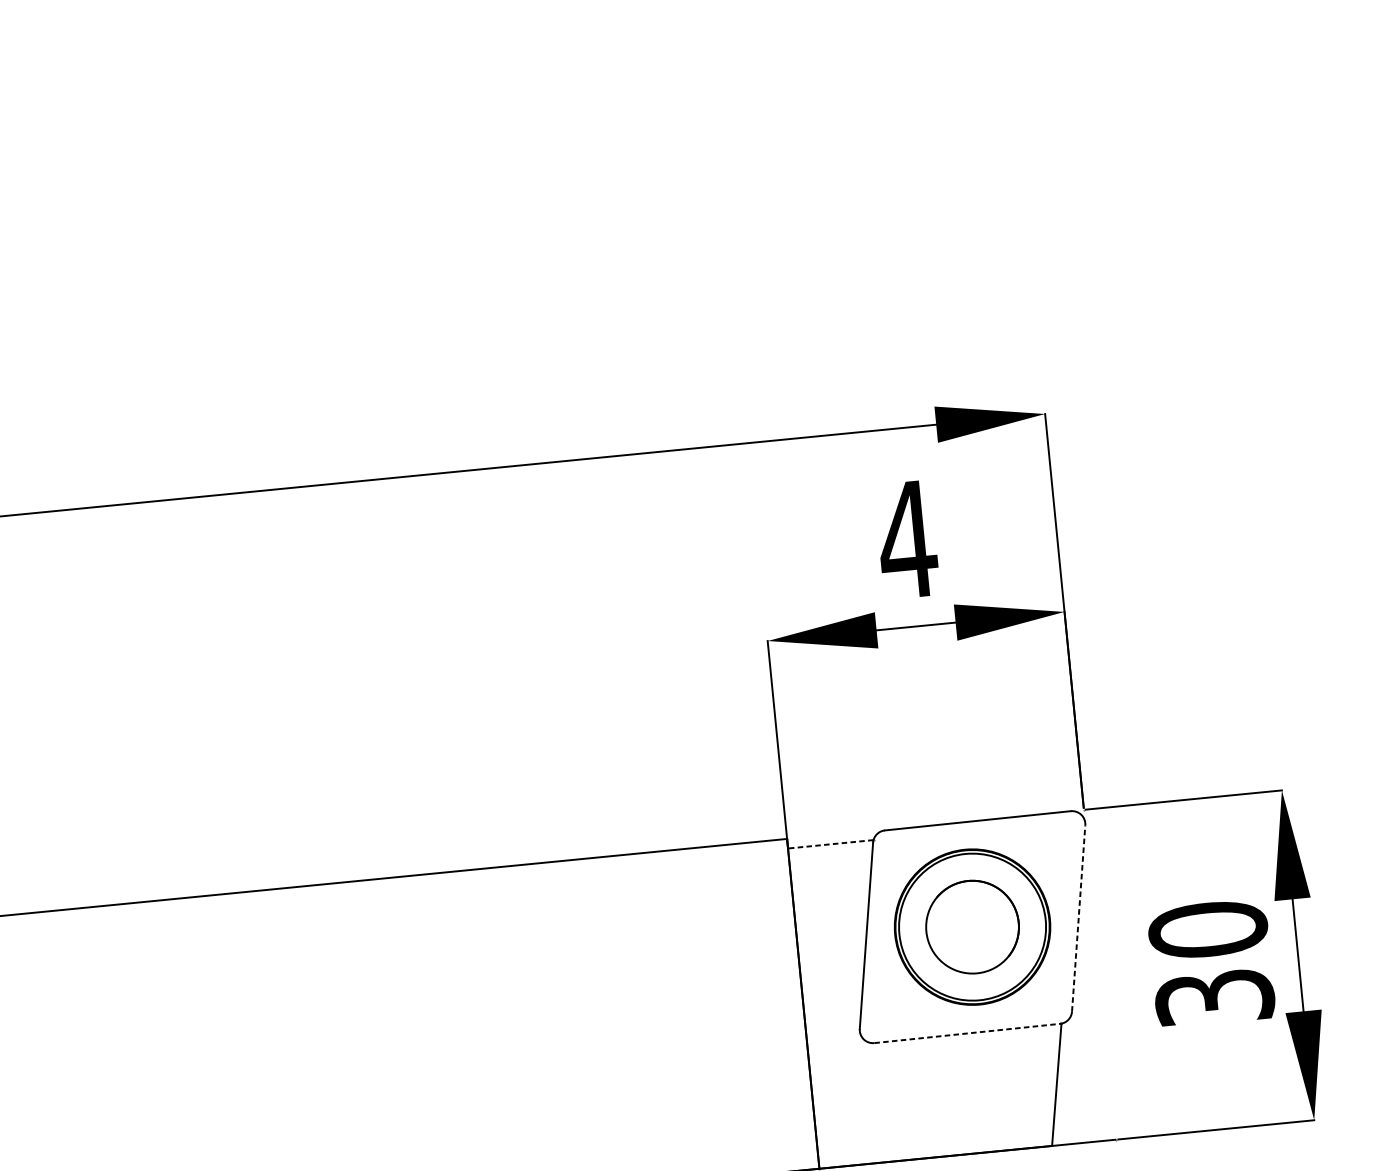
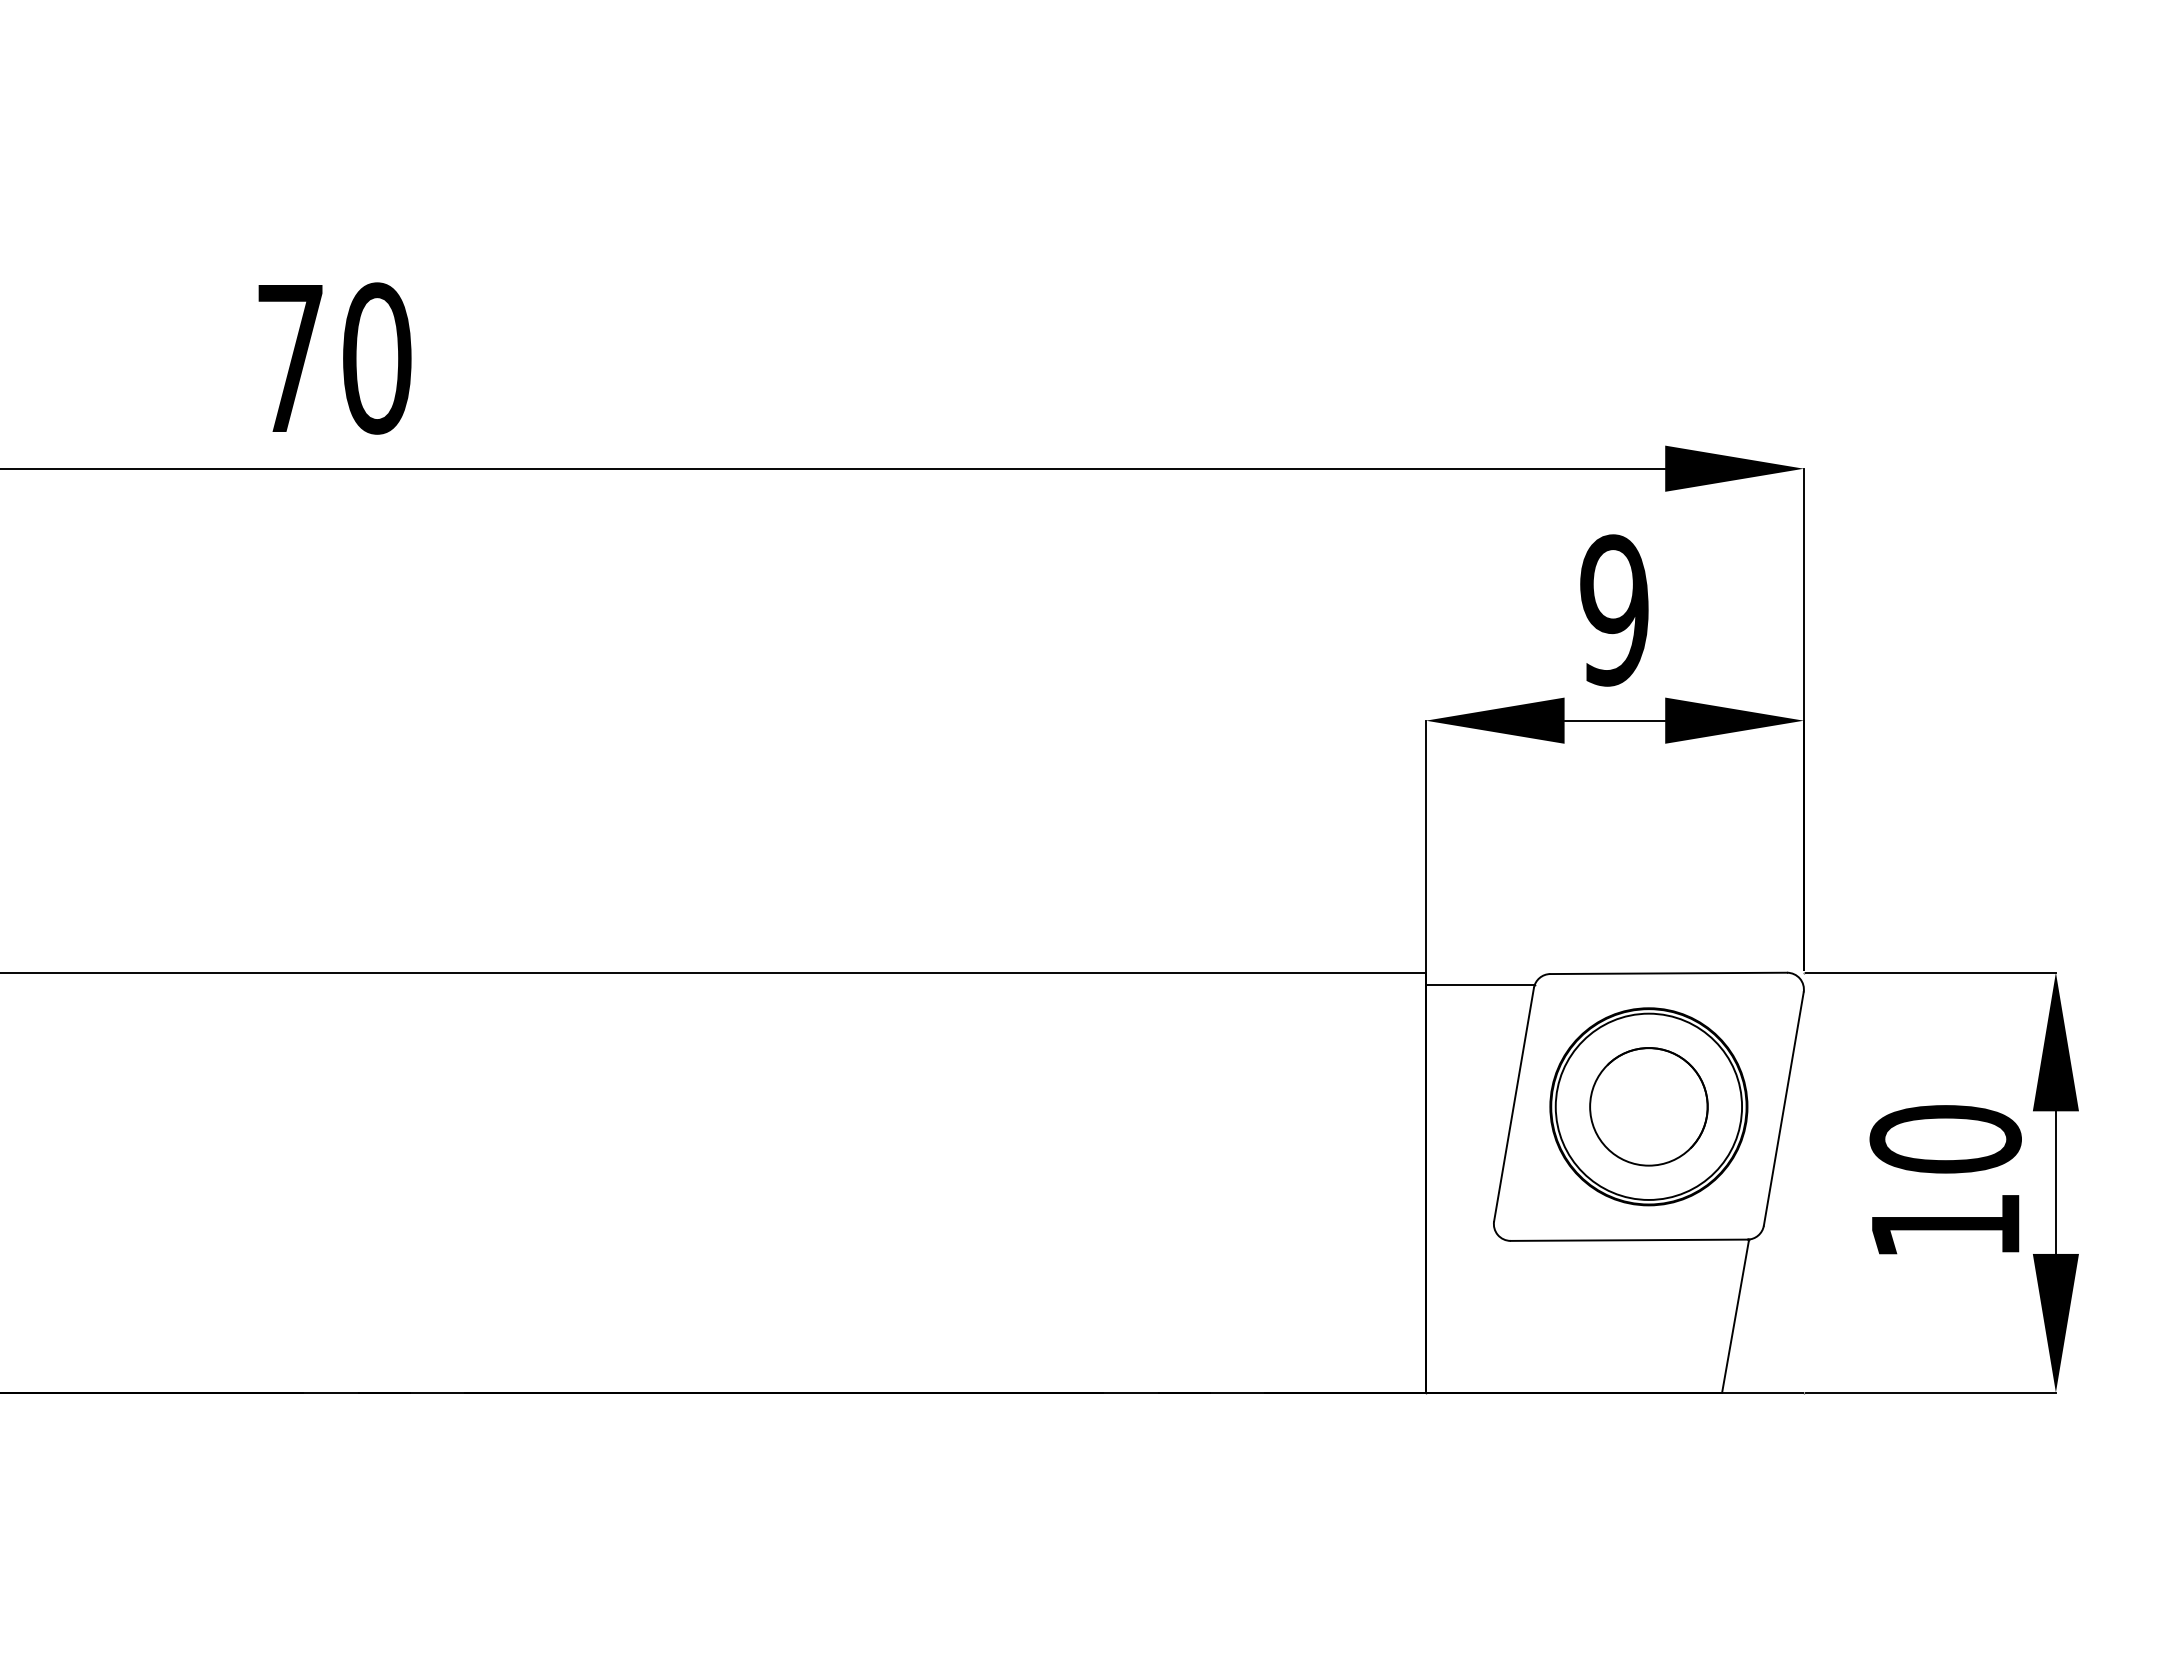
text: (907, 539) -> (1614, 610), 4 -> 9
line: (830, 844) -> (1479, 984), dashed -> solid
line: (1078, 918) -> (1783, 1108), dashed -> solid
text: (1214, 997) -> (1945, 1225), 30 -> 10
line: (967, 1033) -> (1629, 1240), dashed -> solid

